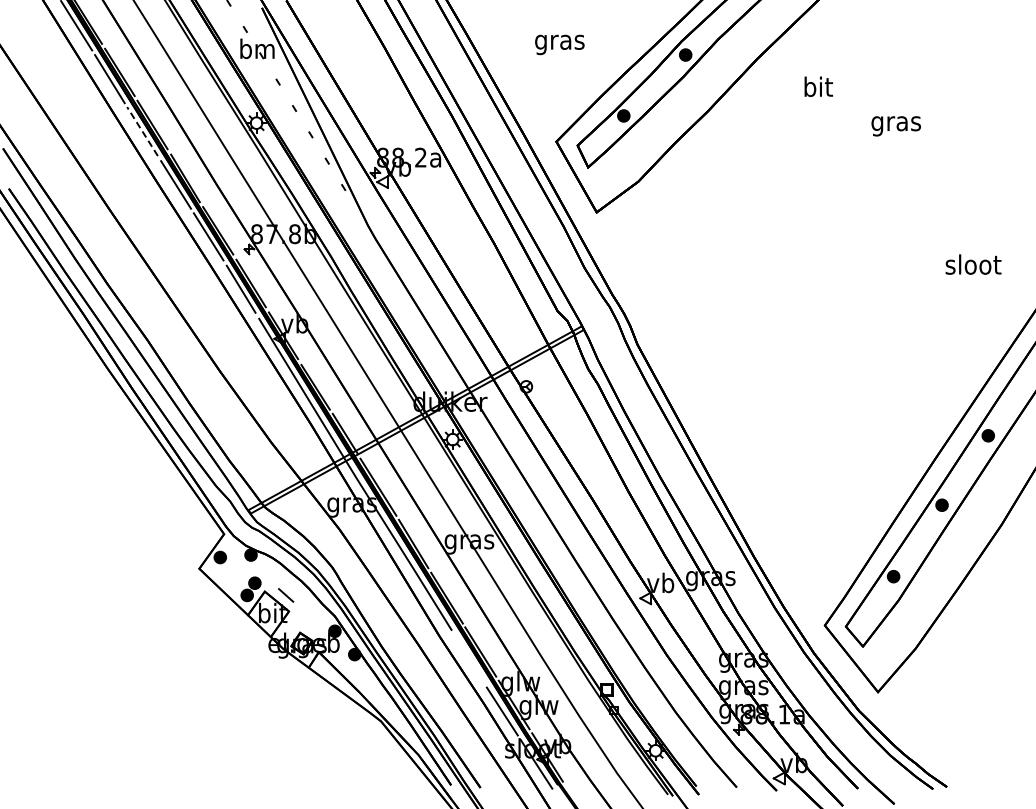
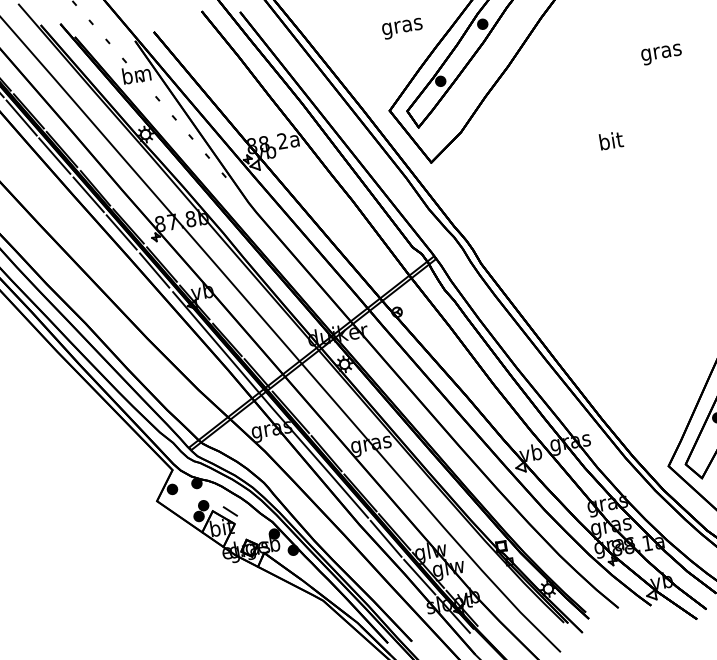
text: (559, 44) -> (402, 28), moved
text: (818, 86) -> (611, 140), moved
line: (142, 131) -> (54, 156), dashed -> solid
line: (469, 658) -> (386, 538), added

